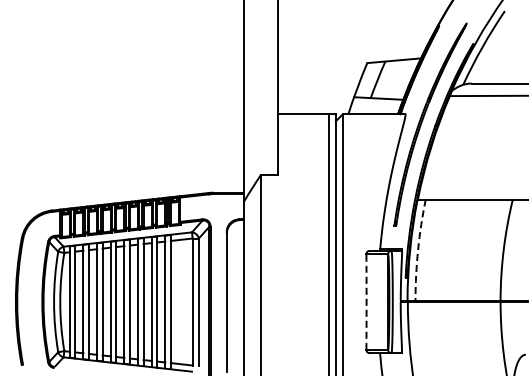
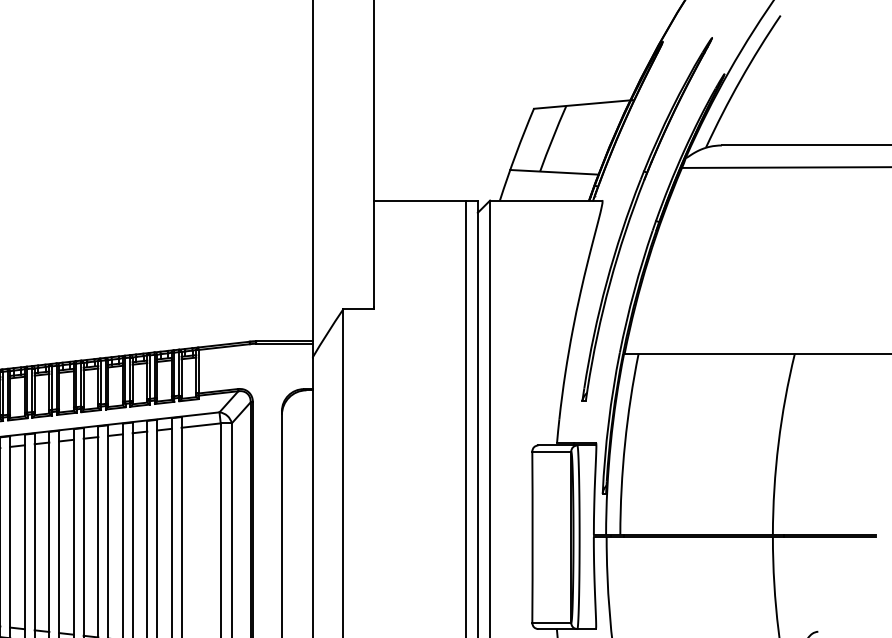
arc: (418, 249) -> (625, 443), dashed -> solid
arc: (366, 302) -> (532, 538), dashed -> solid

